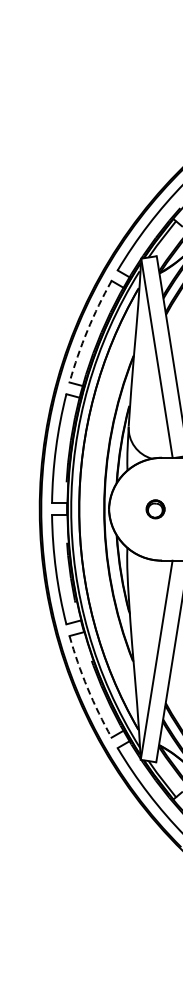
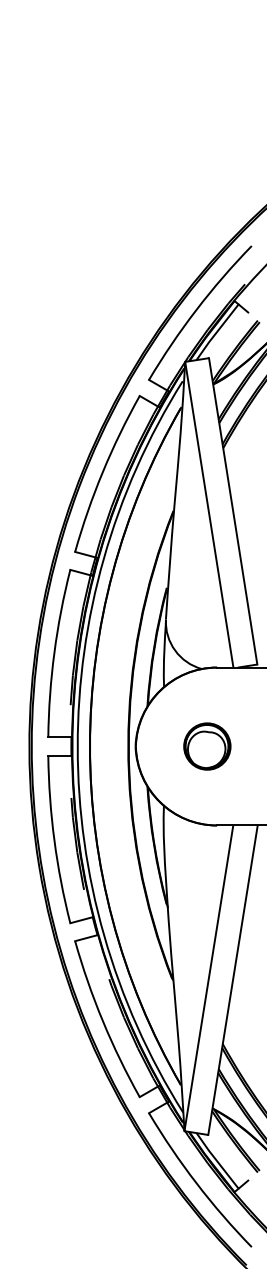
arc: (87, 330) -> (102, 472), dashed -> solid
part: (155, 509) -> (207, 746), size x1.67
arc: (87, 688) -> (102, 1021), dashed -> solid

